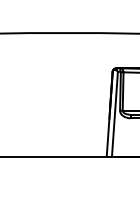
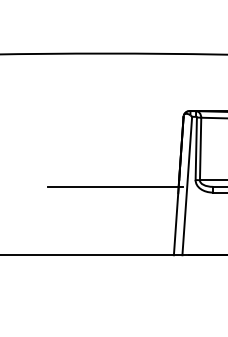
line: (70, 114) -> (114, 186), added

